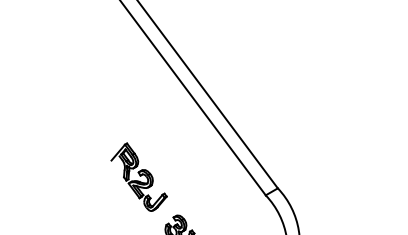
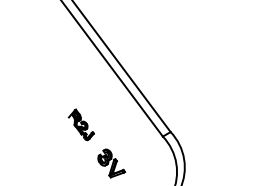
part: (139, 176) -> (81, 124), size x0.7

